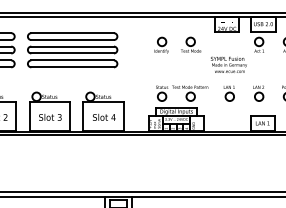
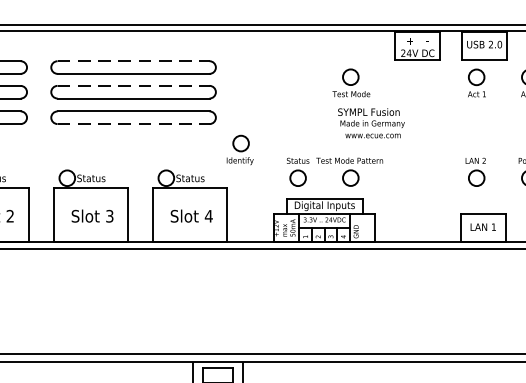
line: (73, 33) -> (135, 61), solid -> dashed
part: (161, 44) -> (240, 148), moved
line: (73, 46) -> (135, 85), solid -> dashed
text: (228, 64) -> (370, 122), moved
line: (73, 67) -> (135, 124), solid -> dashed
part: (228, 93) -> (420, 172), removed

